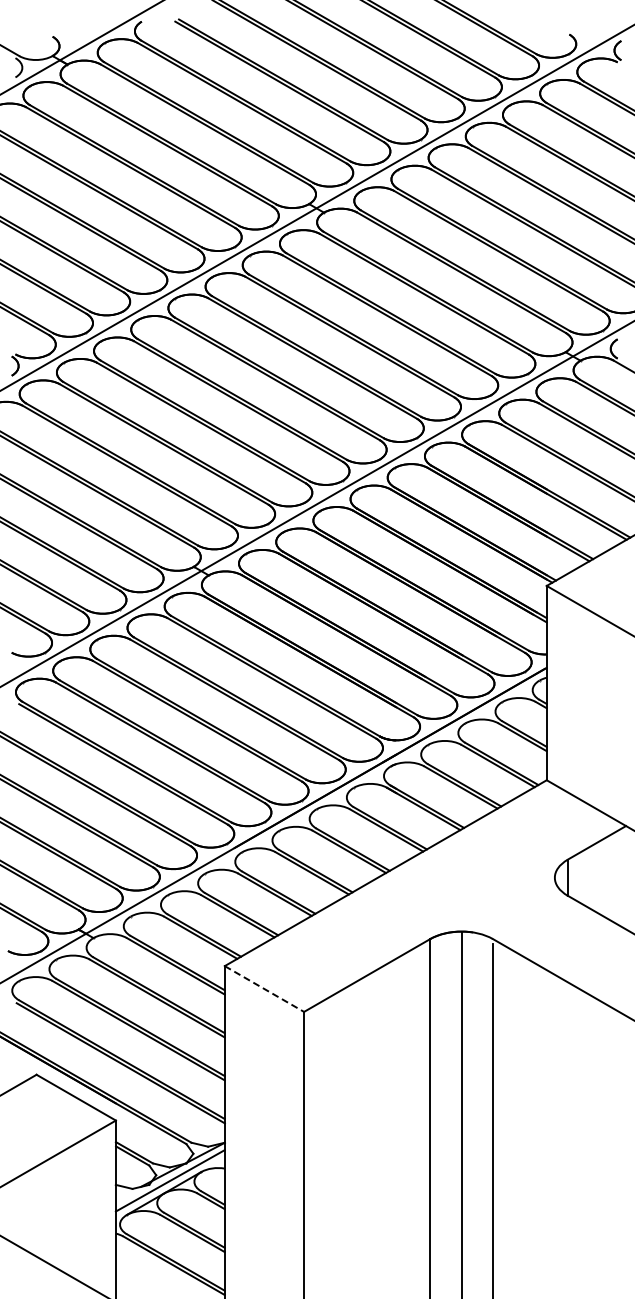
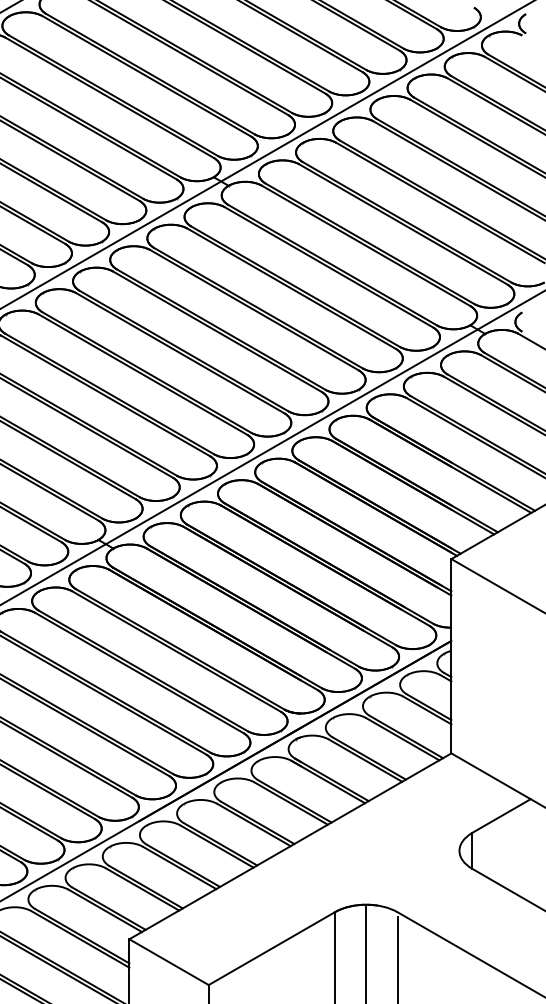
line: (264, 989) -> (169, 962), dashed -> solid

